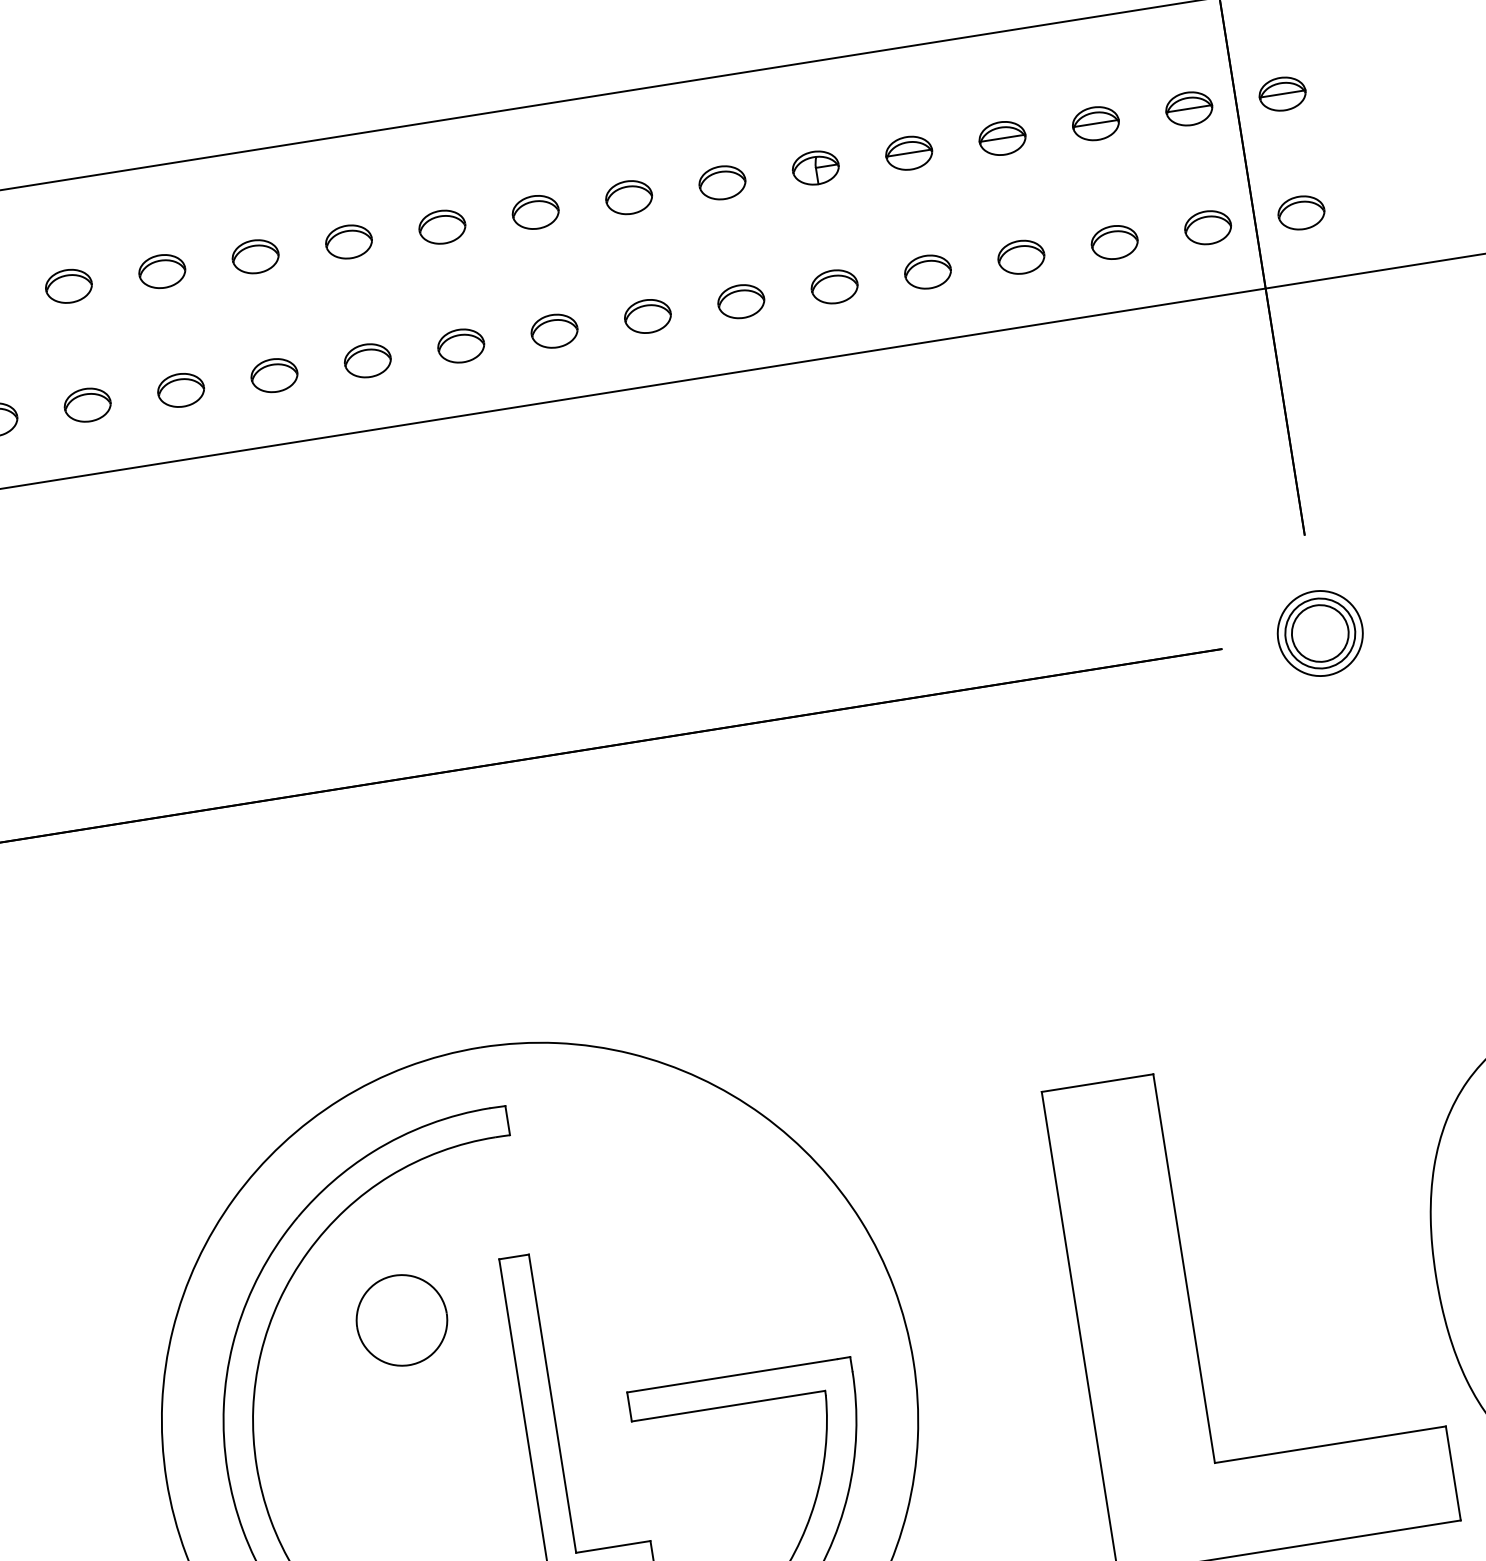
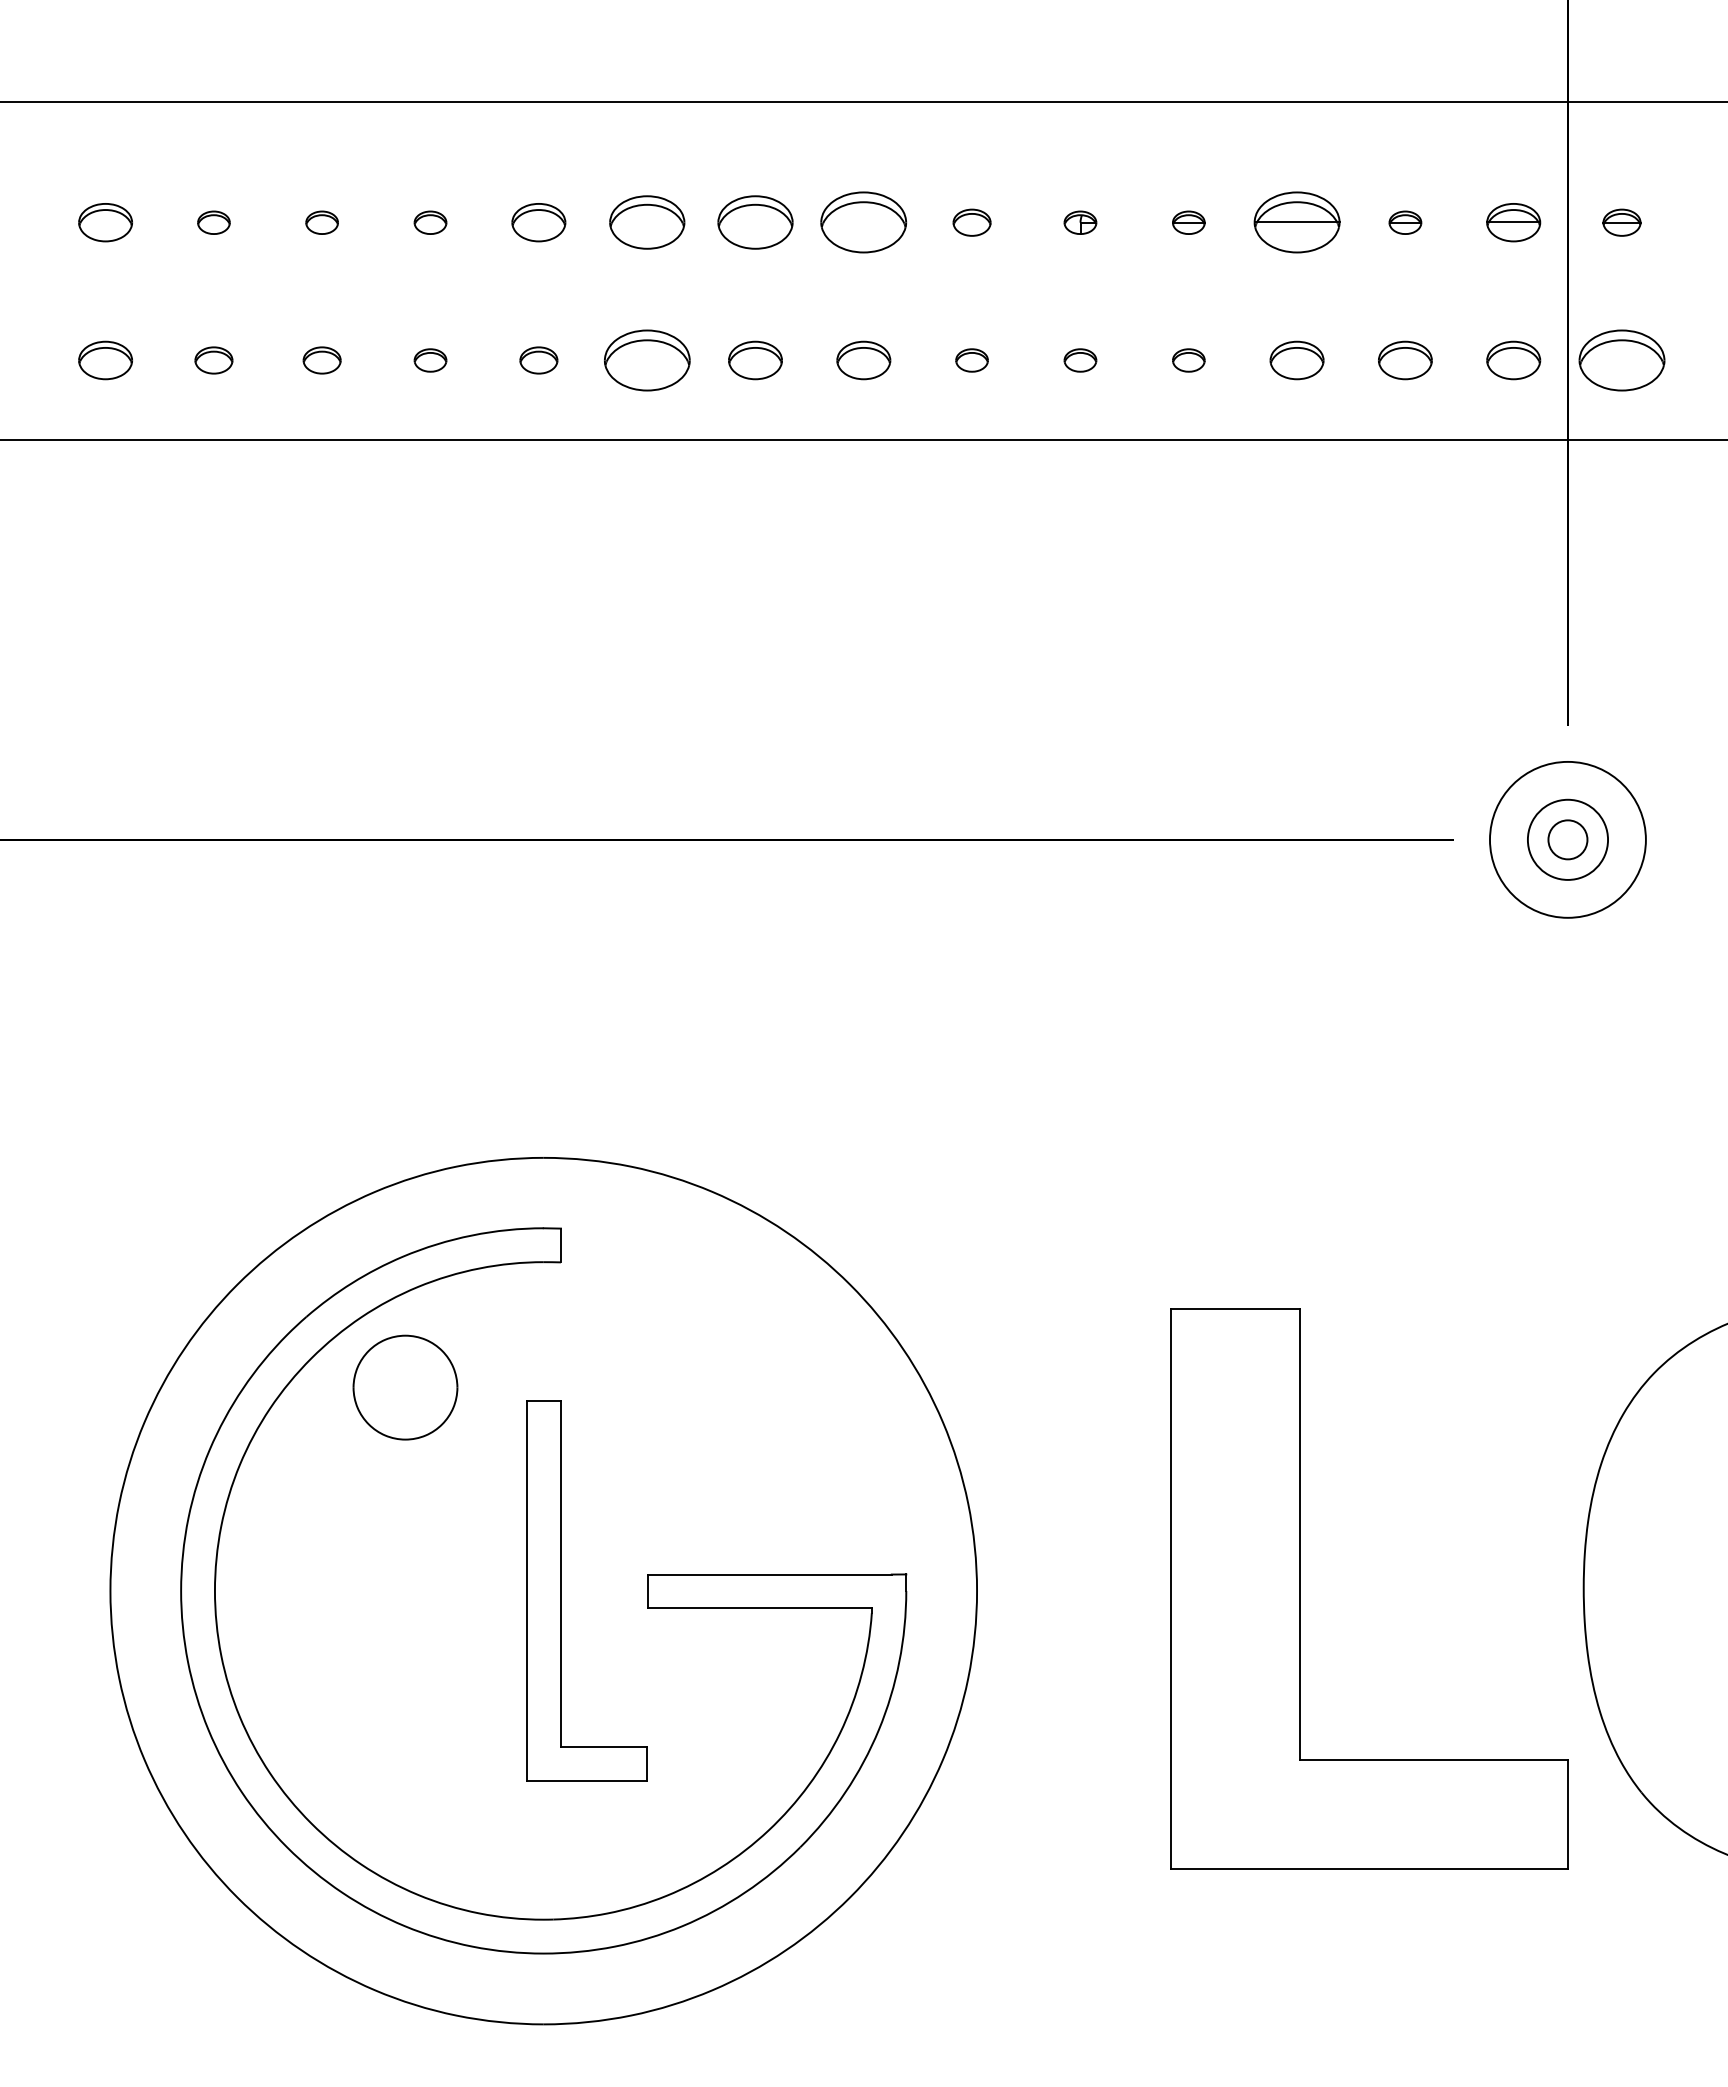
part: (1282, 94) -> (1621, 222), size x0.7
part: (1095, 123) -> (1405, 222), size x0.6
part: (1002, 138) -> (1296, 222), size x1.6
part: (908, 153) -> (1188, 222), size x0.6
part: (815, 167) -> (1080, 222), size x0.6
part: (721, 182) -> (971, 222), size x0.7
part: (628, 197) -> (863, 222), size x1.6
part: (535, 212) -> (755, 222), size x1.4
part: (1301, 213) -> (1621, 360), size x1.6
part: (441, 227) -> (646, 222), size x1.4
part: (255, 256) -> (430, 222), size x0.6
part: (161, 271) -> (321, 222), size x0.6
part: (927, 272) -> (1188, 360), size x0.6
part: (68, 286) -> (213, 222), size x0.6
part: (834, 286) -> (1080, 360), size x0.6
part: (740, 301) -> (971, 360), size x0.6
part: (460, 346) -> (646, 360), size x1.6
part: (367, 360) -> (538, 360), size x0.7
part: (274, 375) -> (430, 360), size x0.6
part: (180, 390) -> (321, 360), size x0.7
part: (87, 405) -> (213, 360), size x0.7
circle: (1319, 633) -> (1567, 839), size x0.6
circle: (1319, 633) -> (1567, 839), size x1.6
part: (401, 1320) -> (405, 1387), moved

